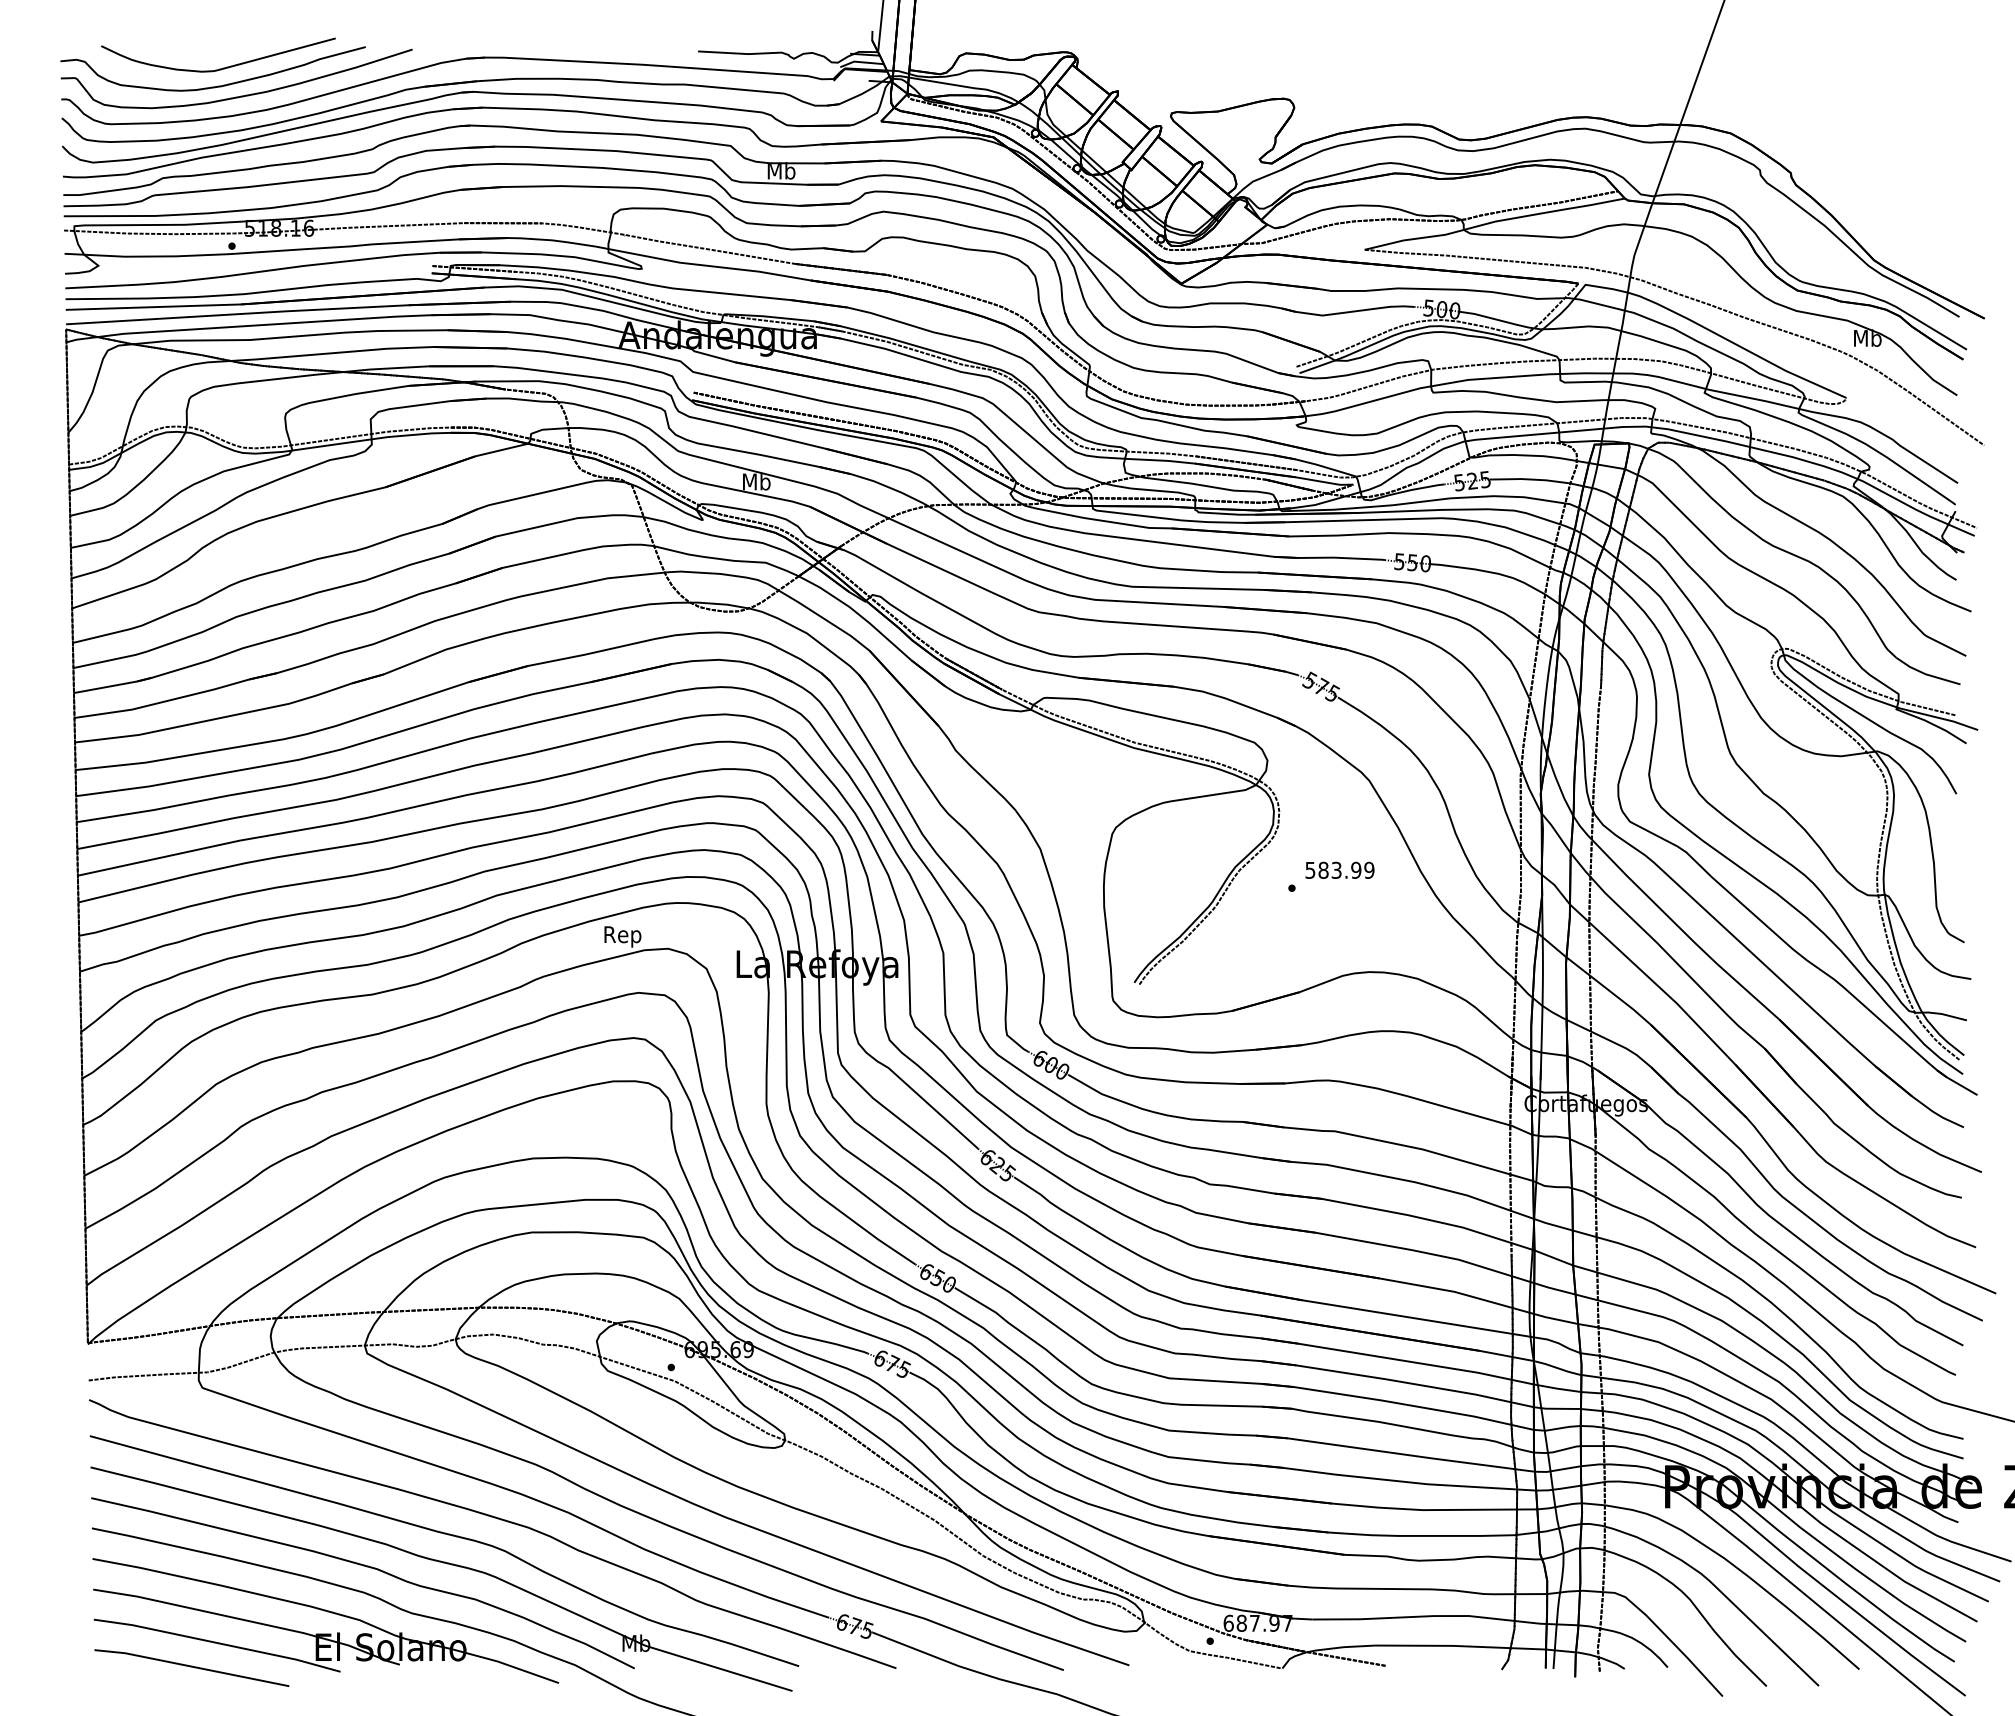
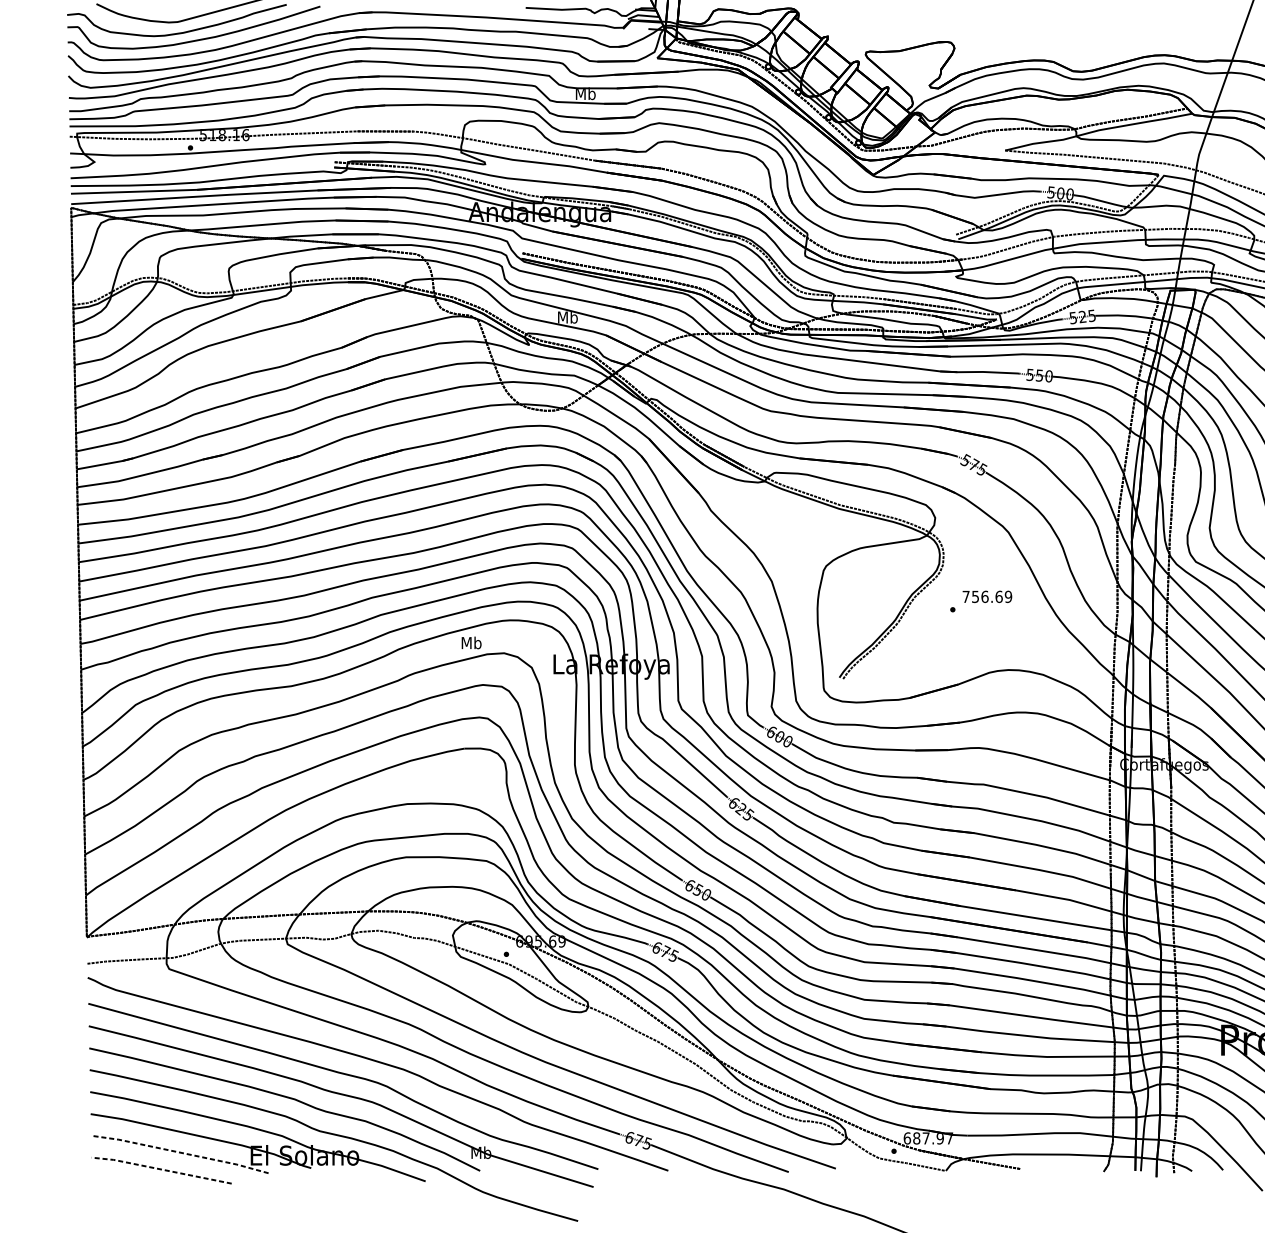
text: (1333, 869) -> (982, 596), 583.99 -> 756.69
text: (622, 936) -> (471, 644), Rep -> Mb
line: (217, 1643) -> (180, 1152), solid -> dashed
line: (191, 1666) -> (161, 1169), solid -> dashed

